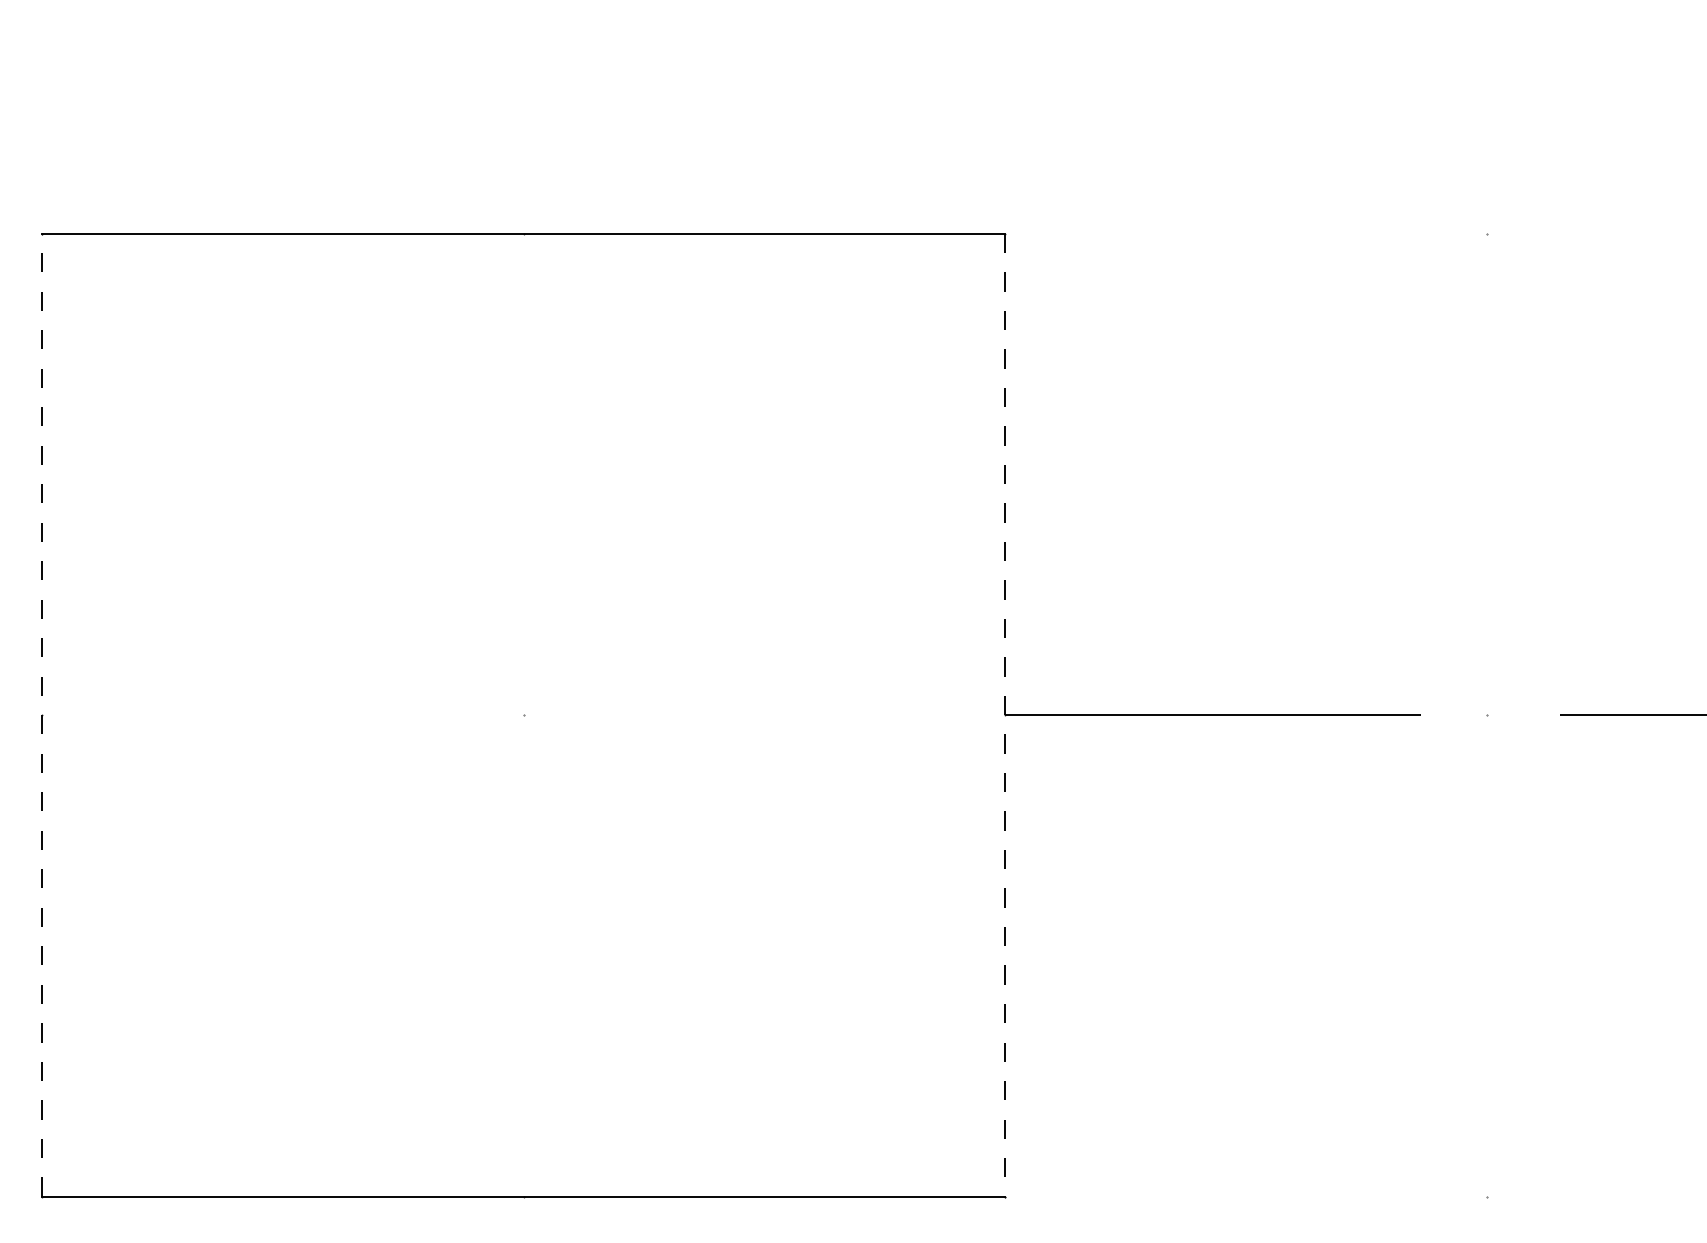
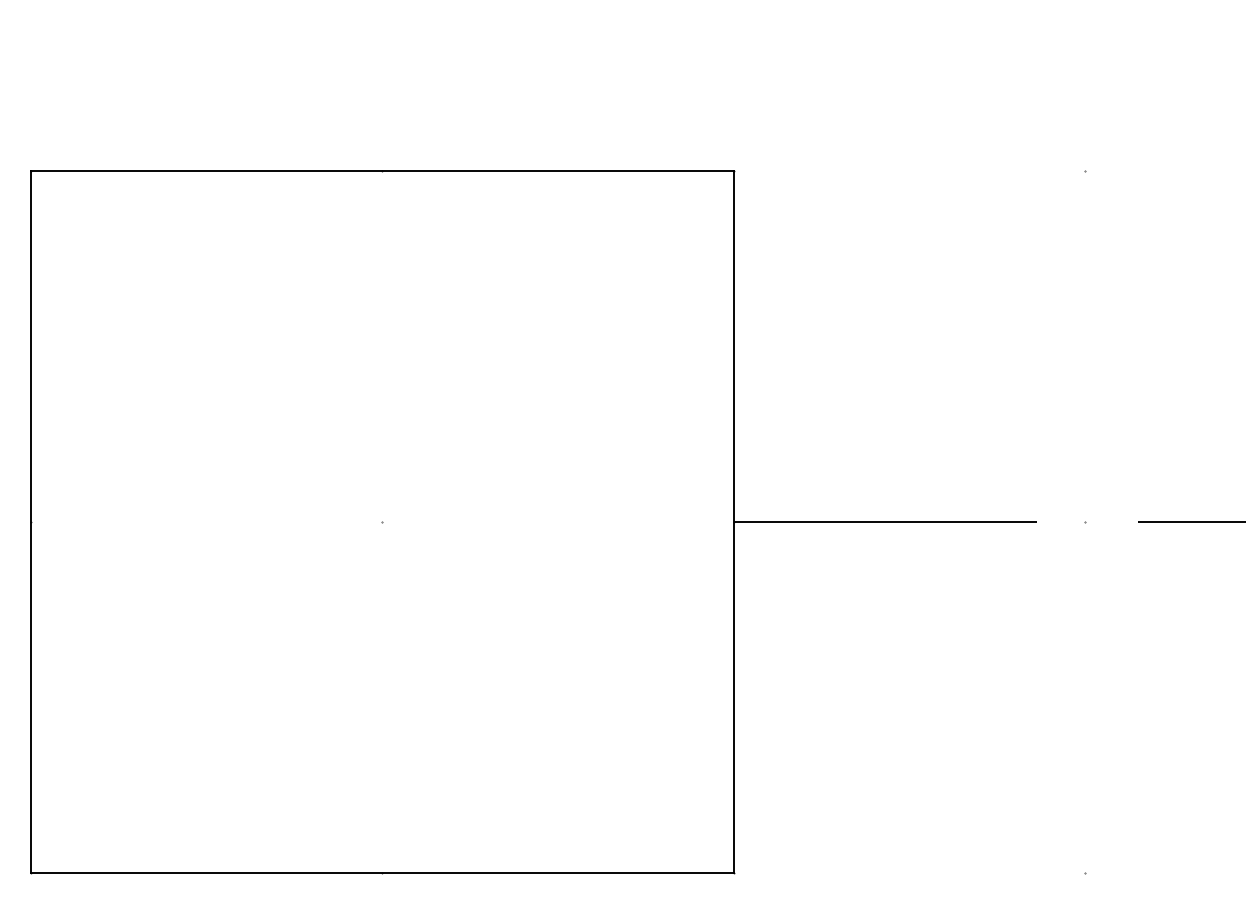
line: (42, 714) -> (31, 521), dashed -> solid
line: (1005, 715) -> (733, 522), dashed -> solid

